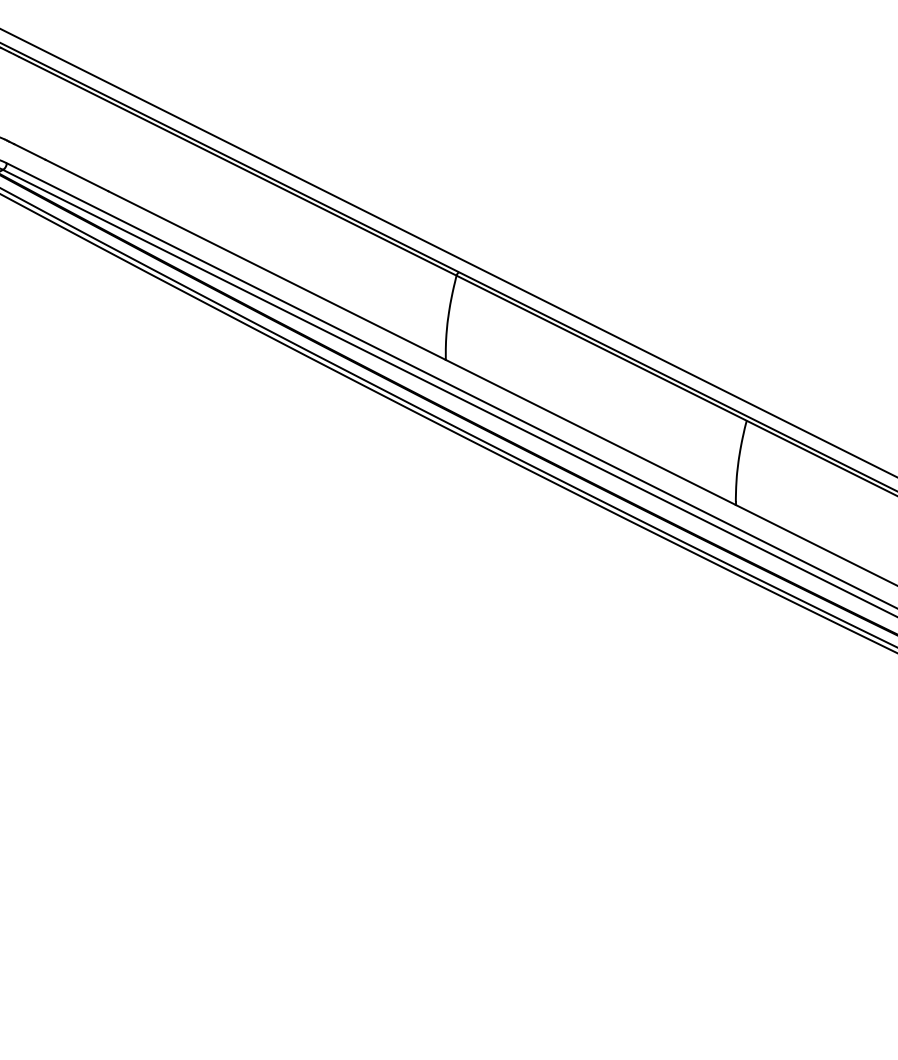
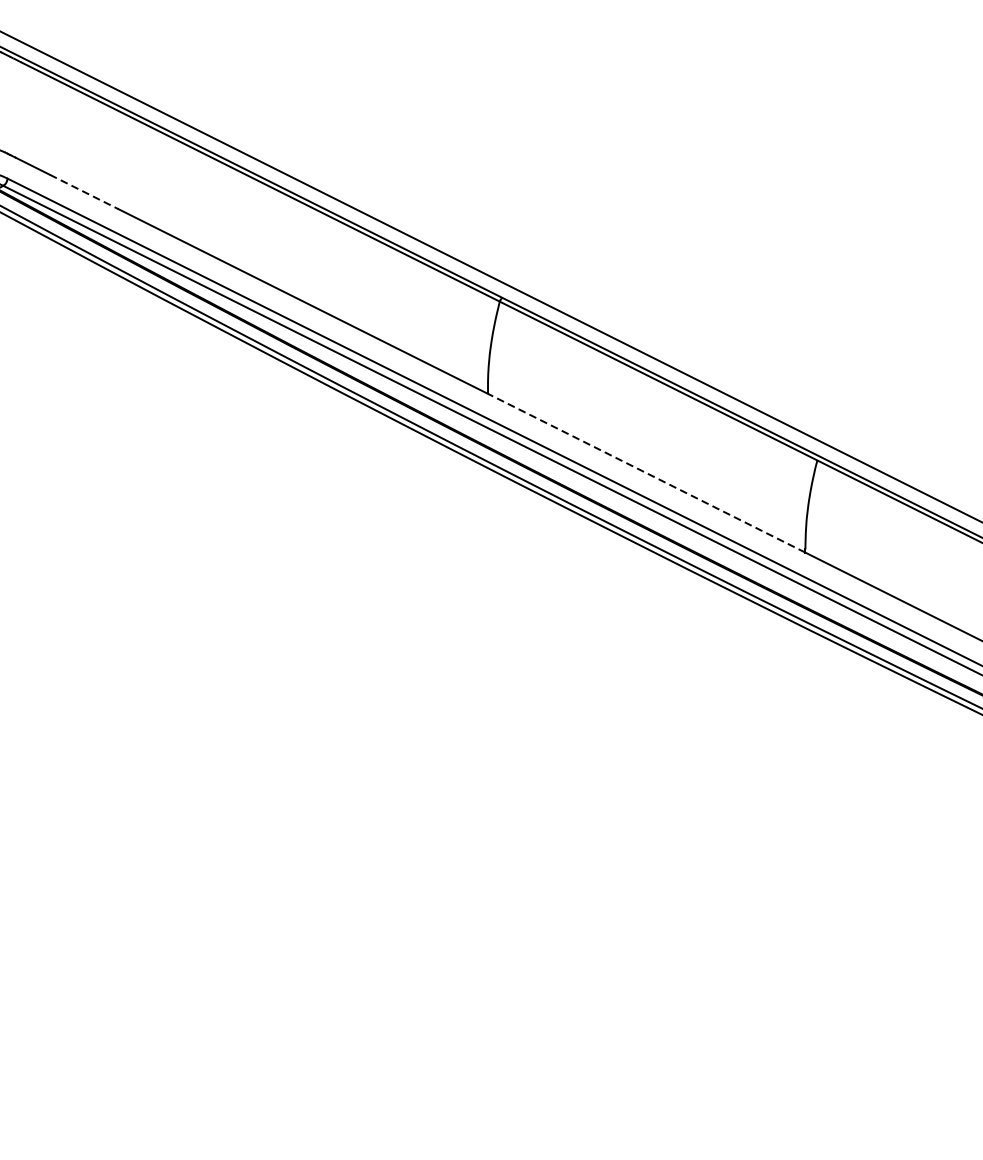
line: (77, 175) -> (84, 191), solid -> dashed
line: (590, 432) -> (646, 473), solid -> dashed

